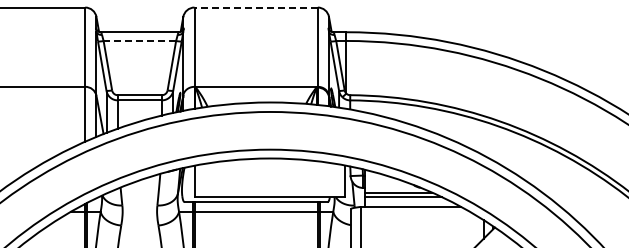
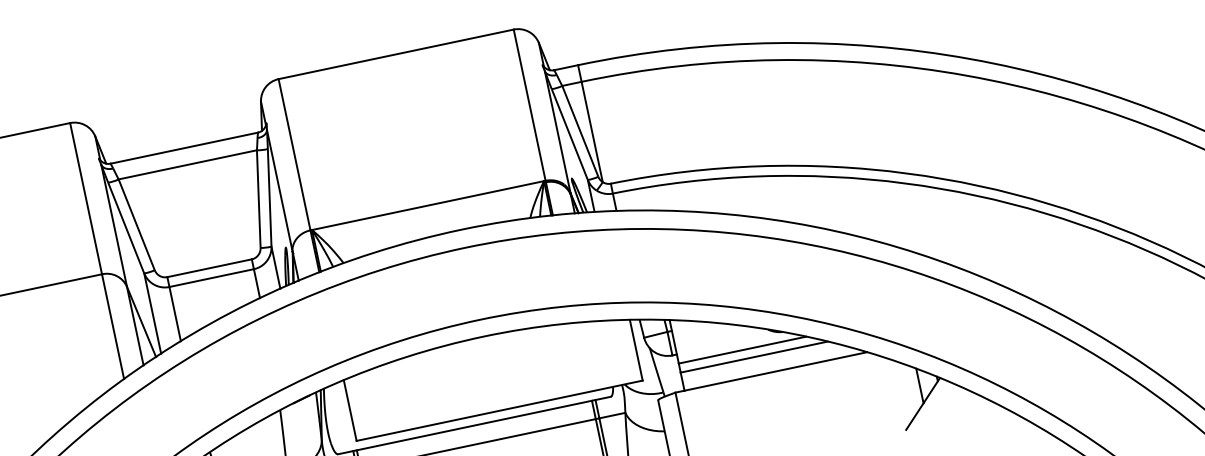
line: (256, 7) -> (396, 54), dashed -> solid
line: (139, 40) -> (186, 164), dashed -> solid

